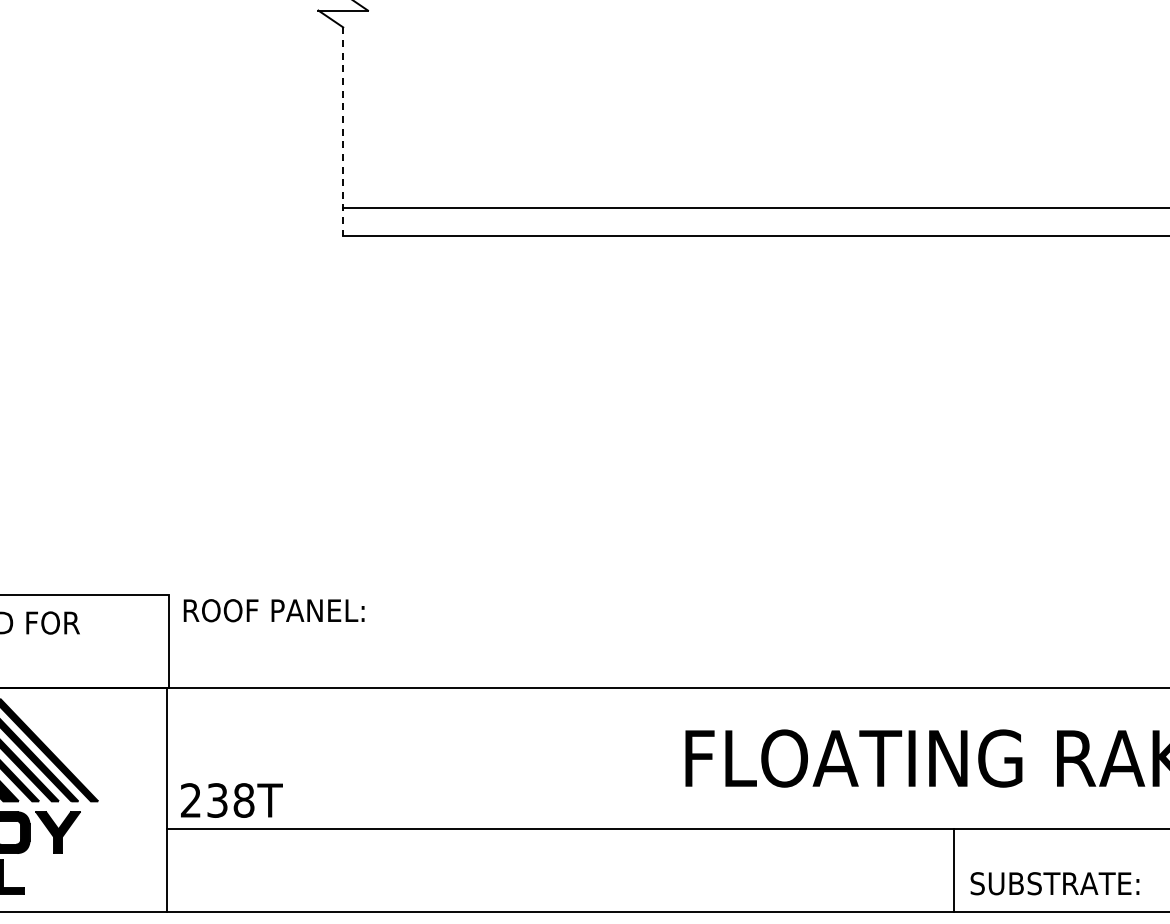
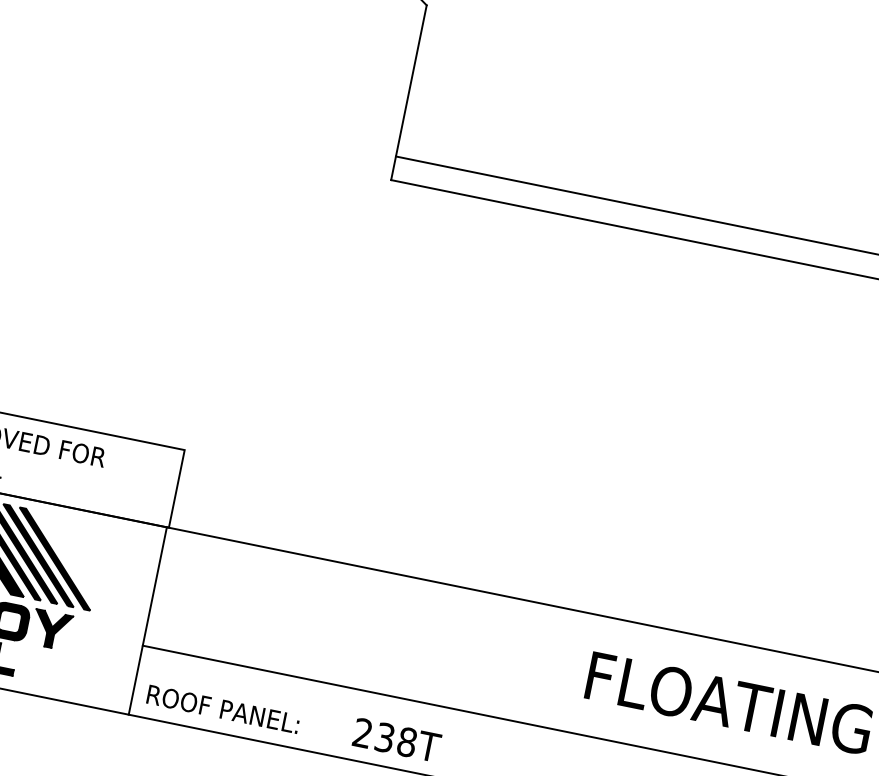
line: (343, 131) -> (409, 92), dashed -> solid
text: (273, 610) -> (222, 709), moved
text: (231, 800) -> (396, 740), moved

